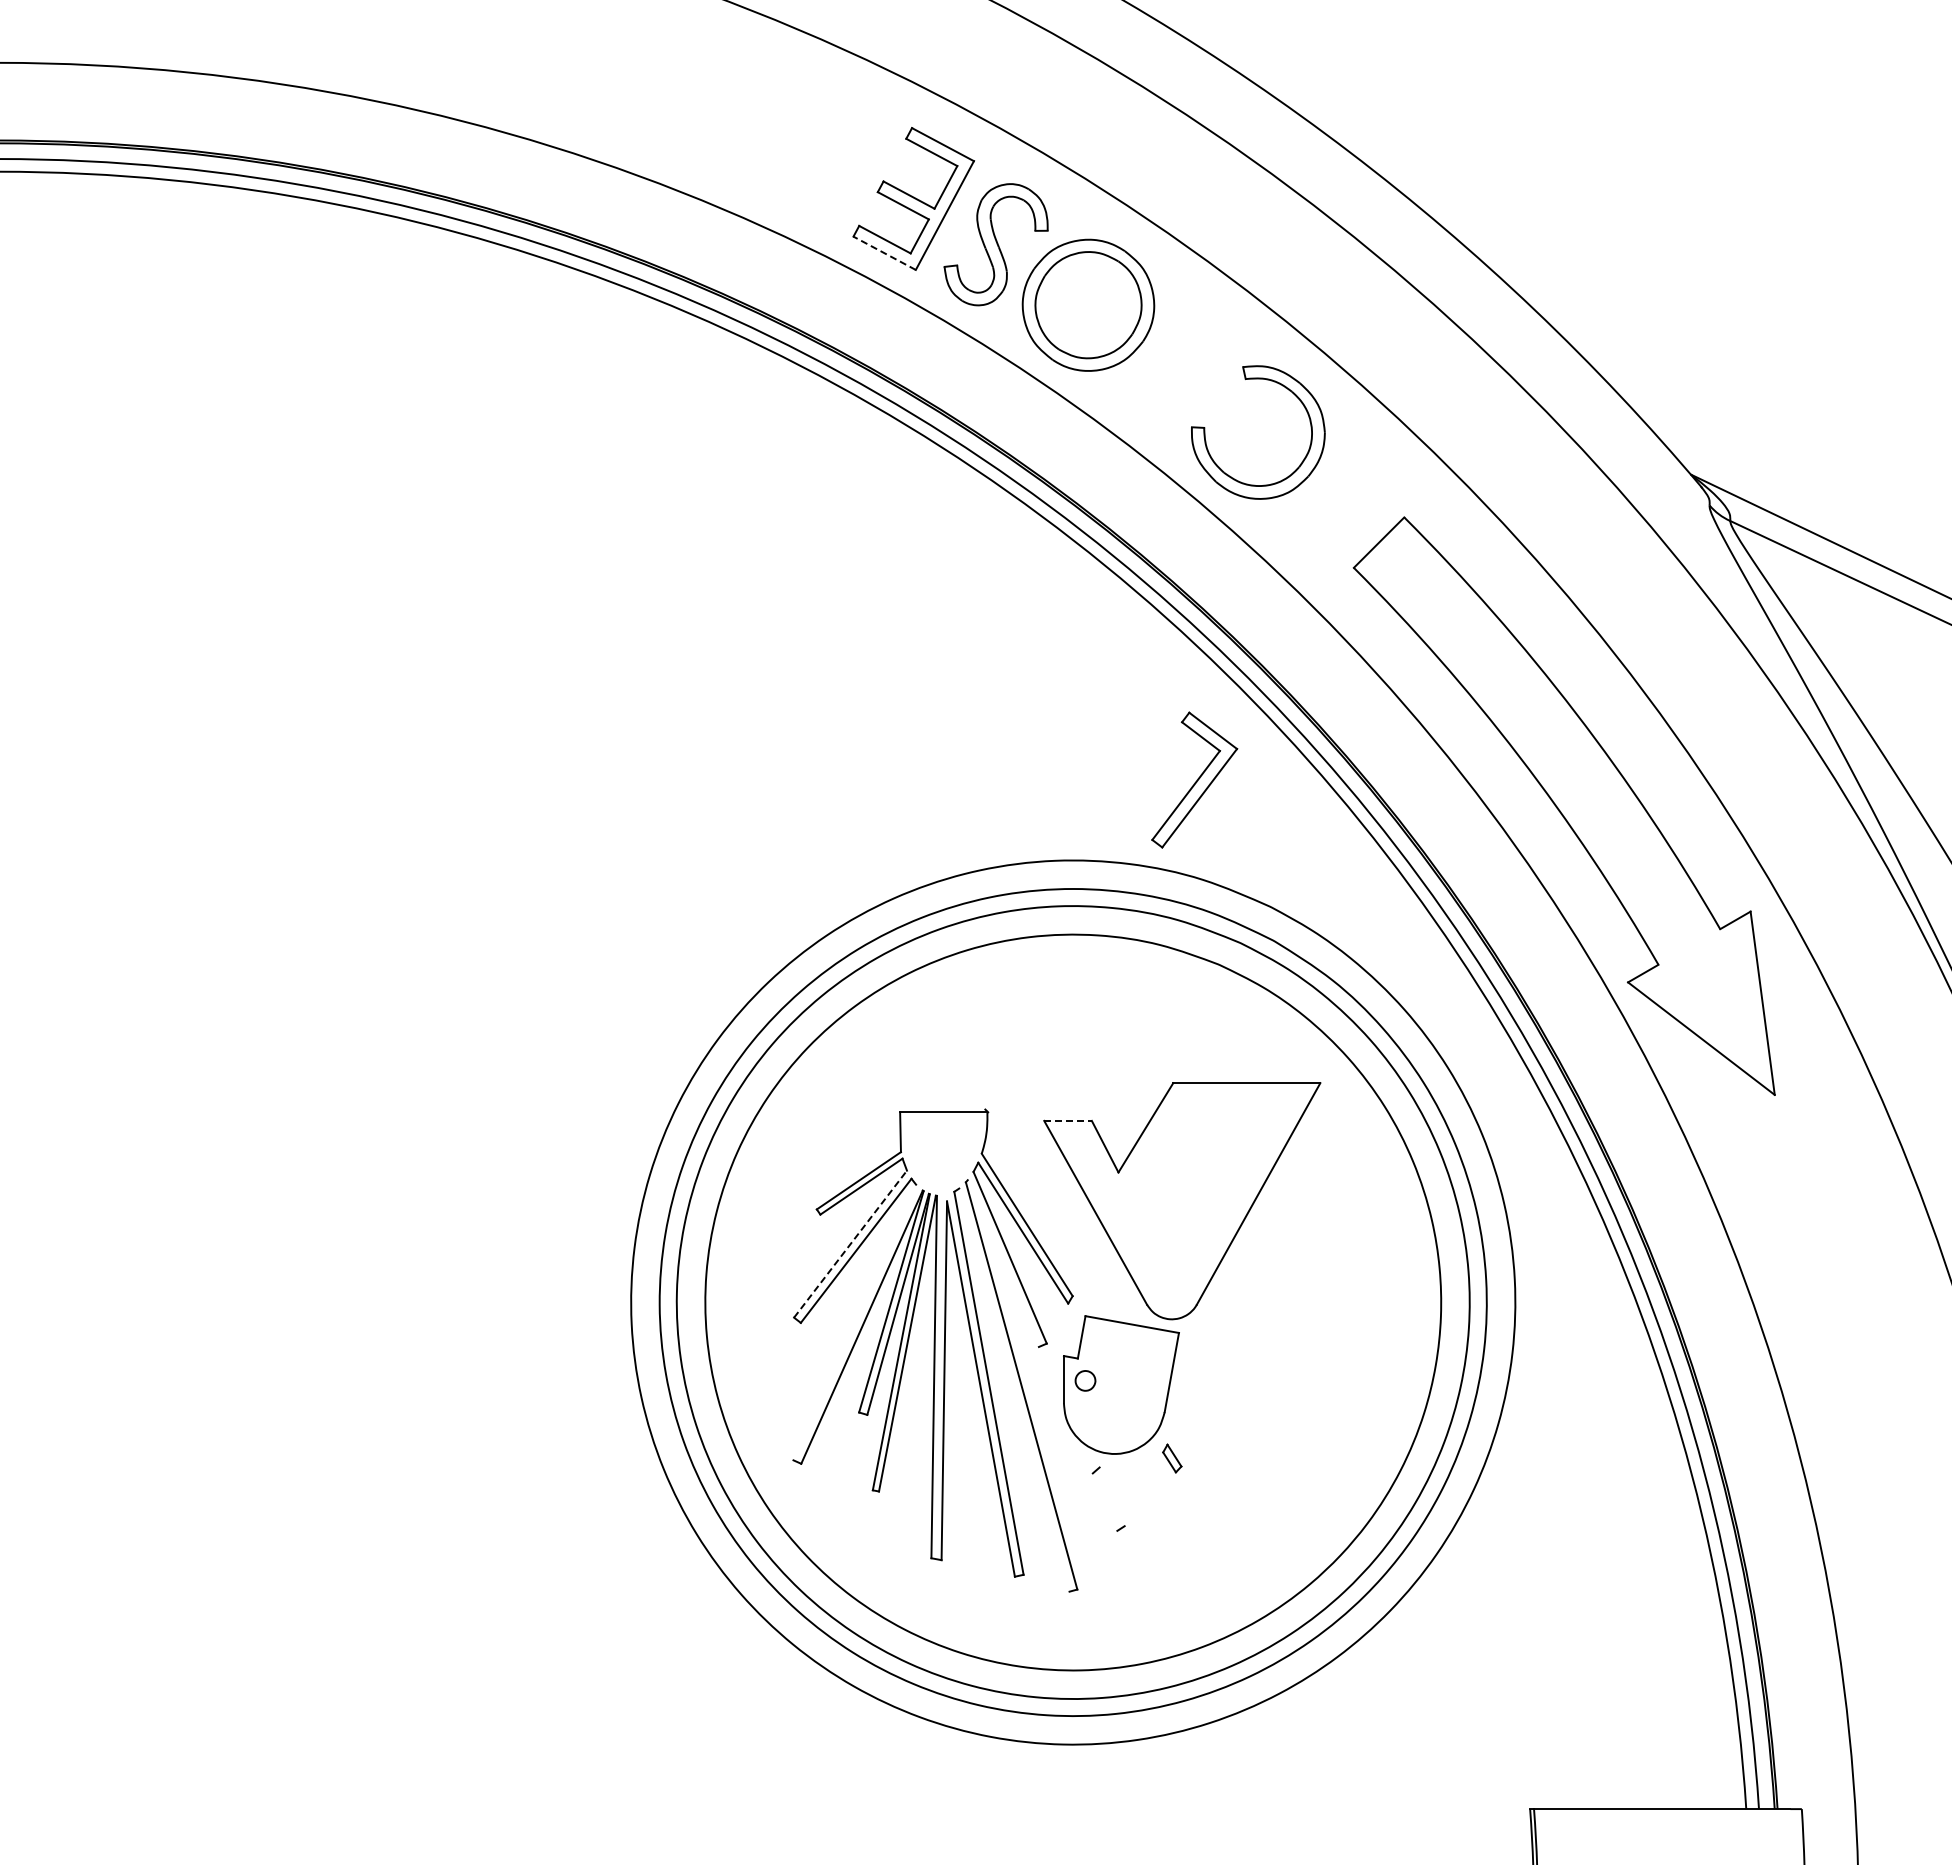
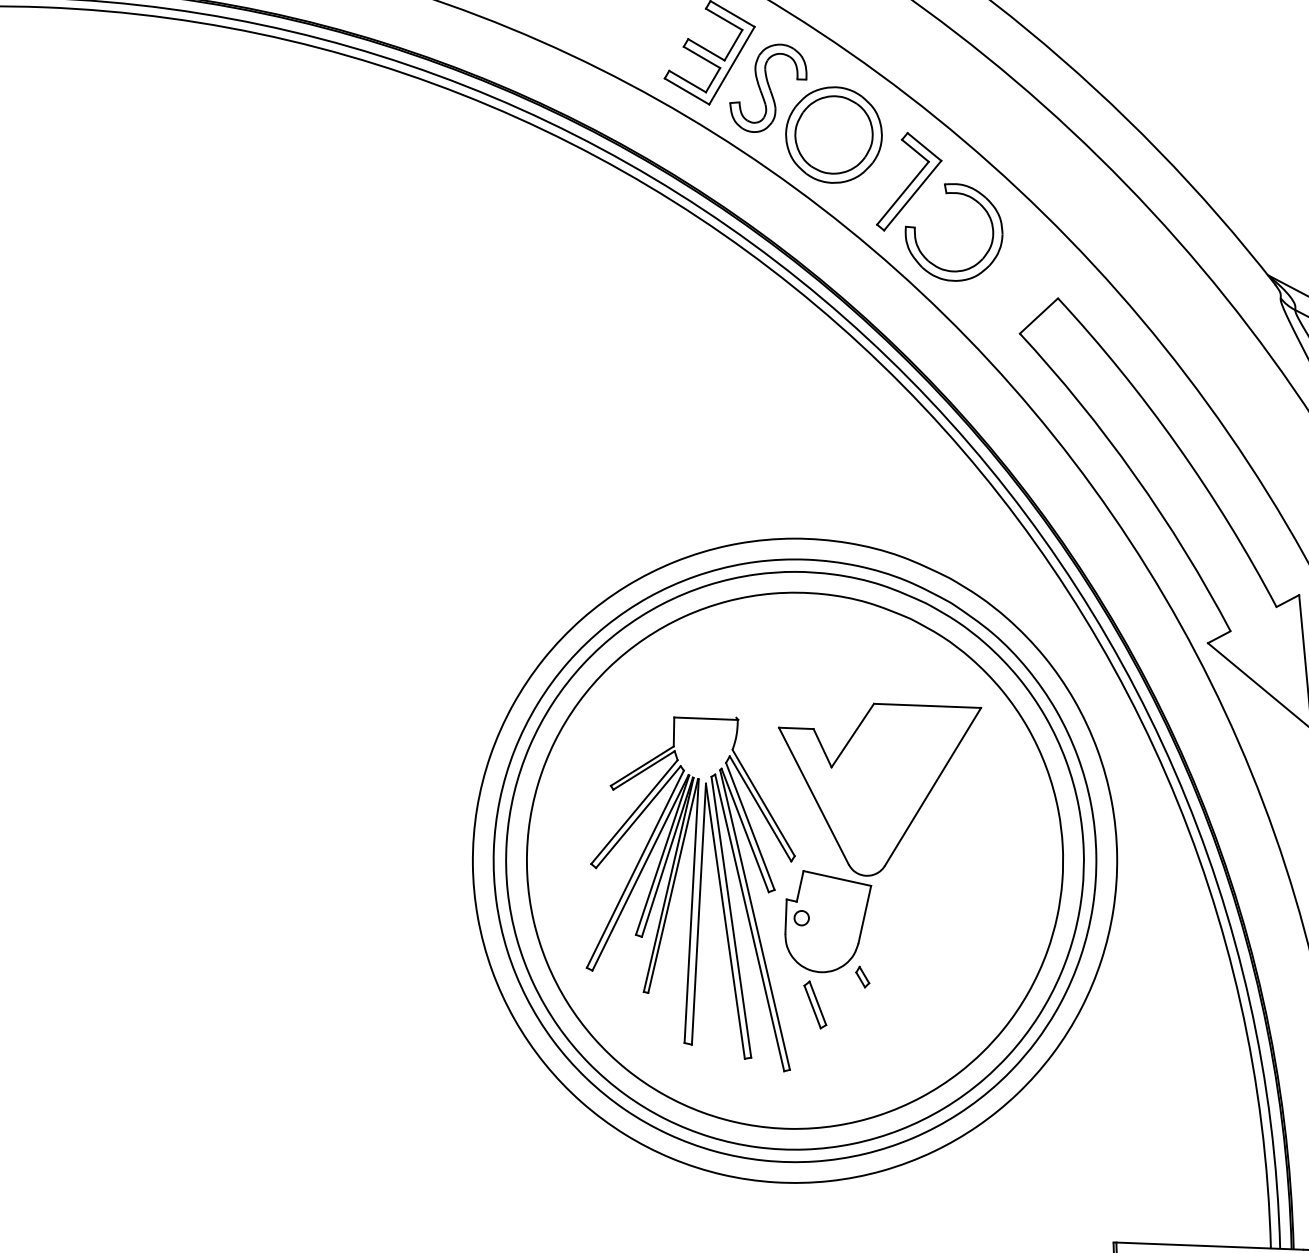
line: (884, 253) -> (686, 91), dashed -> solid
part: (1194, 779) -> (909, 181), moved
line: (1068, 1120) -> (796, 728), dashed -> solid
line: (850, 1244) -> (634, 812), dashed -> solid
line: (1002, 1263) -> (744, 830), added
line: (854, 1322) -> (635, 869), added
line: (1014, 1389) -> (749, 922), added
line: (1111, 1496) -> (817, 1003), added
line: (1104, 1501) -> (812, 1006), added

